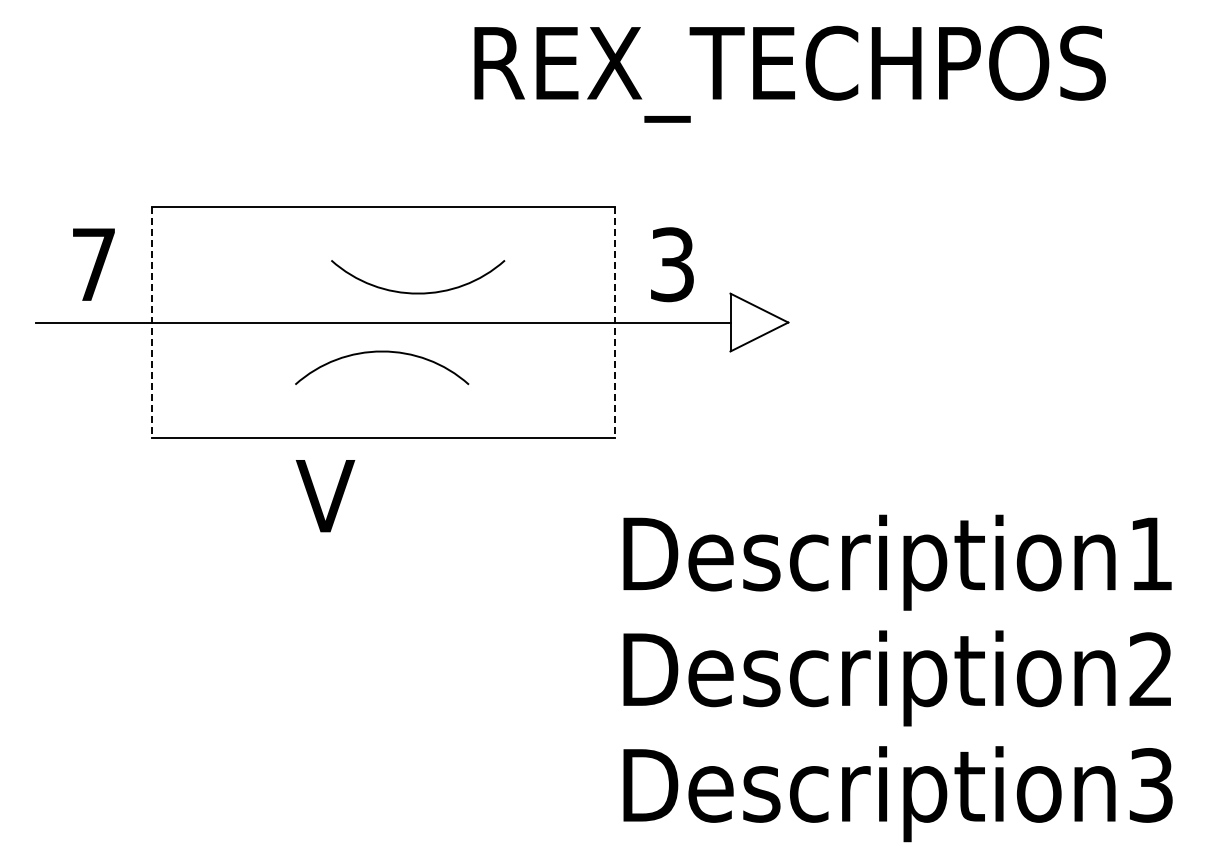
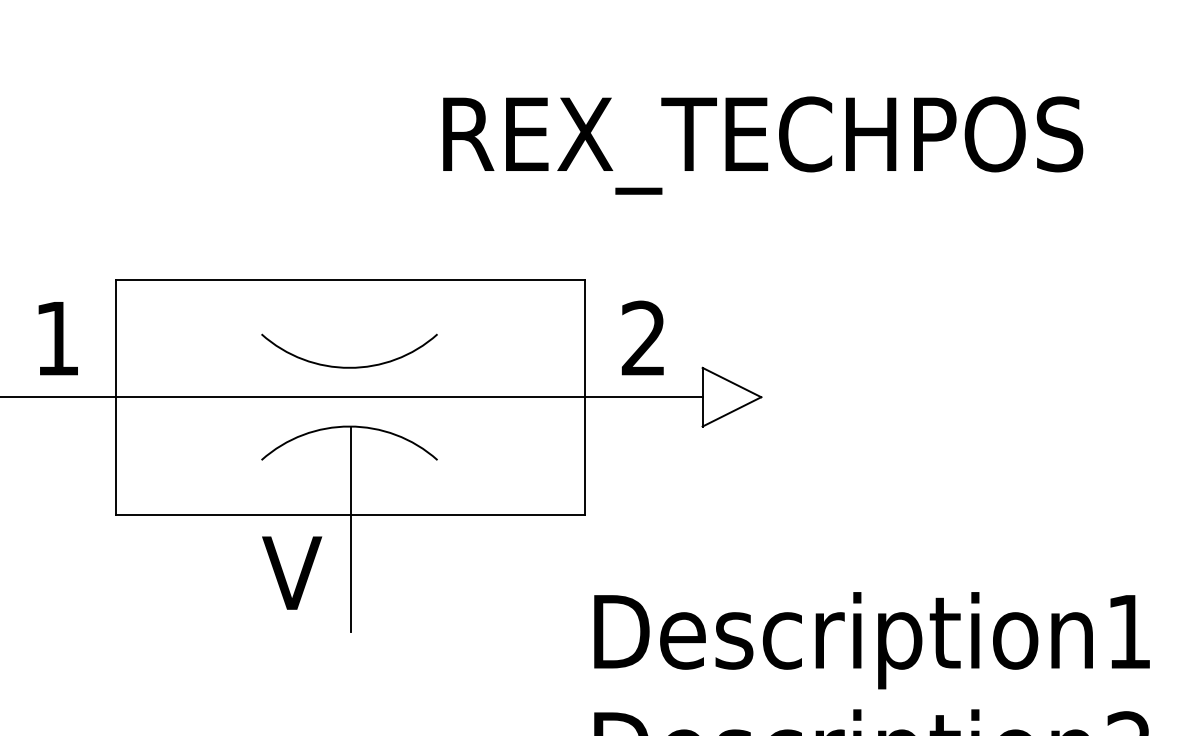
text: (93, 264) -> (56, 338), 7 -> 1
text: (671, 264) -> (642, 338), 3 -> 2
arc: (418, 292) -> (349, 366), moved
line: (151, 322) -> (115, 397), dashed -> solid
line: (614, 322) -> (585, 397), dashed -> solid
line: (383, 452) -> (350, 528), added

